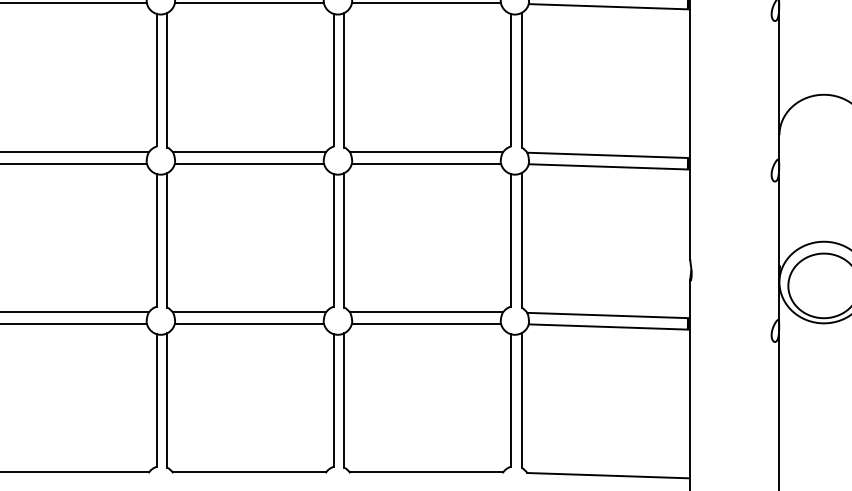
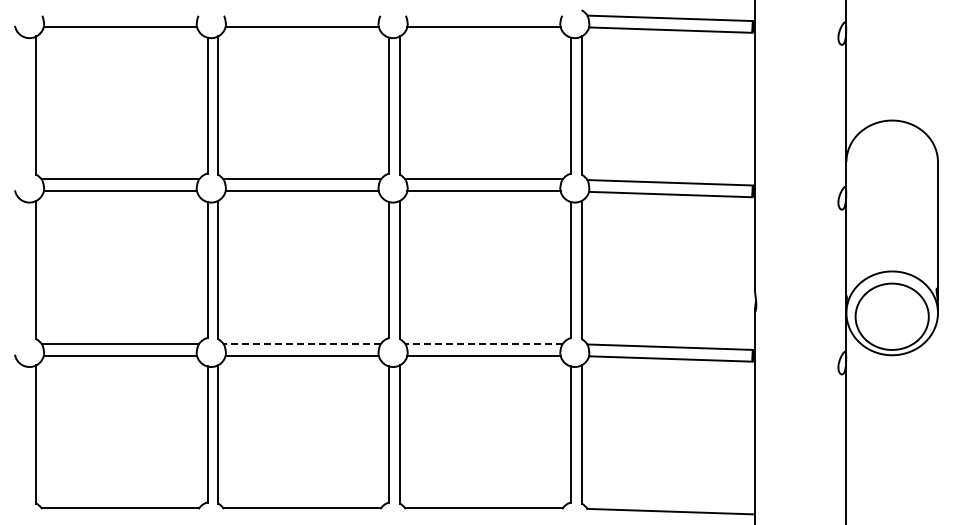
line: (249, 311) -> (302, 343), solid -> dashed
line: (426, 311) -> (484, 343), solid -> dashed

